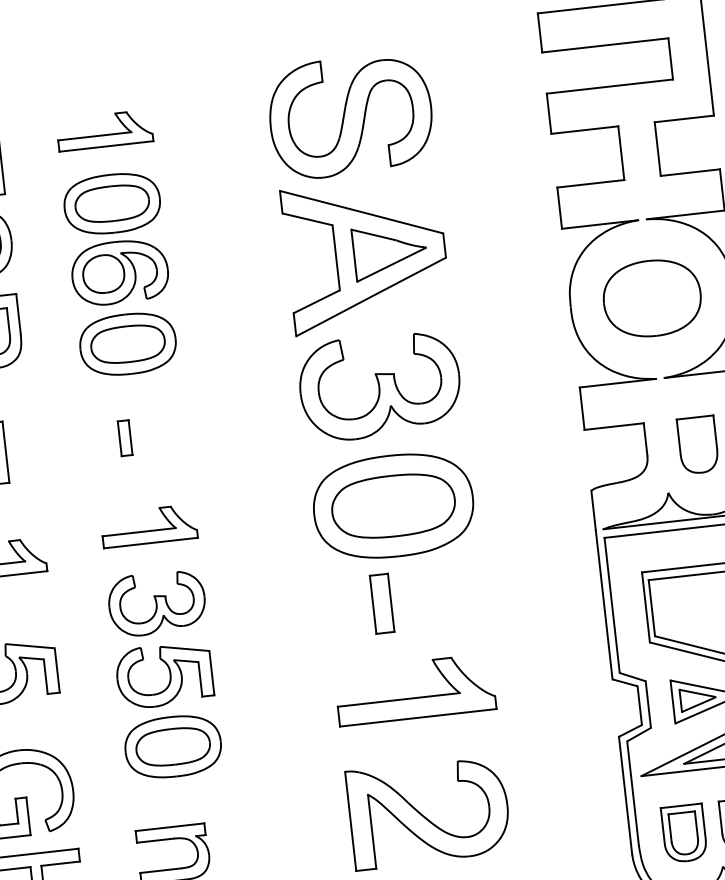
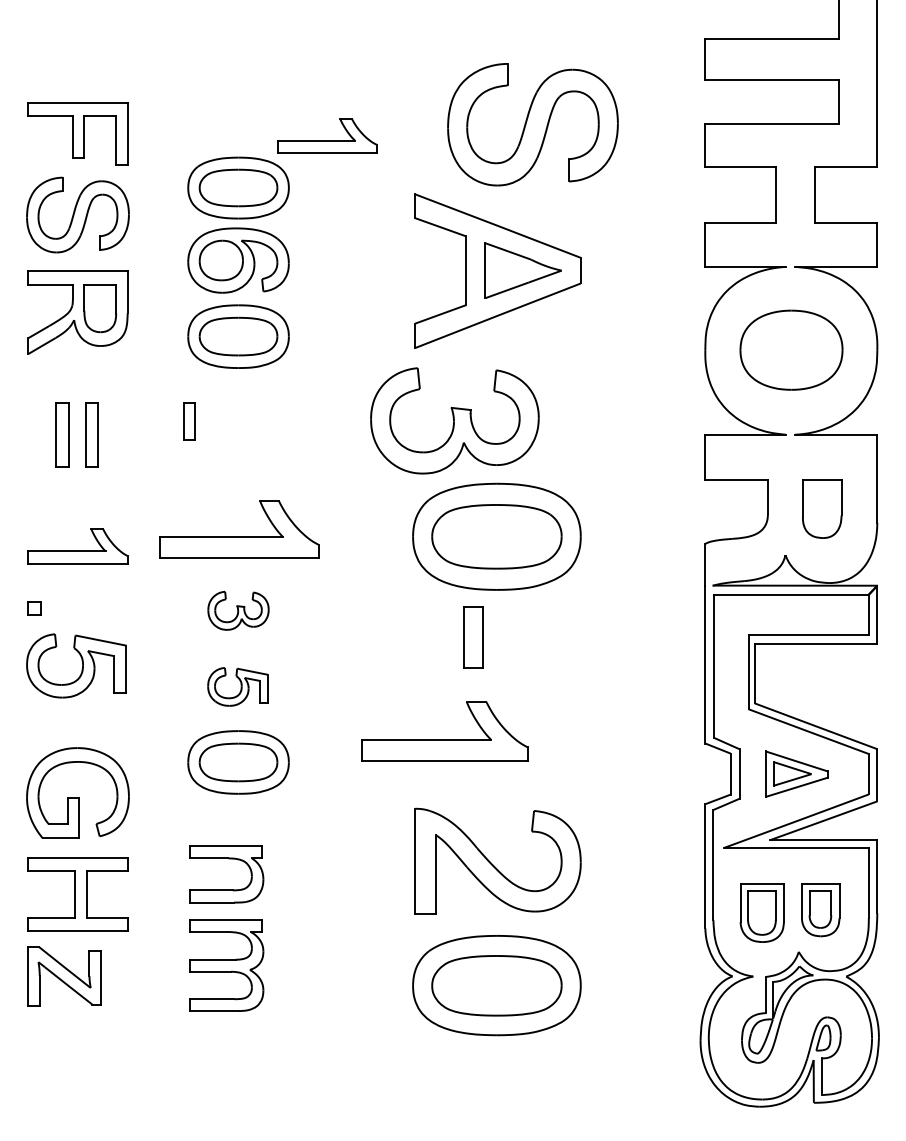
part: (350, 116) -> (532, 124), moved
part: (104, 130) -> (327, 135), moved
part: (379, 385) -> (454, 420), moved
part: (125, 438) -> (189, 421), moved
part: (149, 525) -> (239, 528), size x1.6
part: (157, 603) -> (238, 610), size x0.6
part: (164, 675) -> (237, 686), size x0.6
part: (415, 697) -> (444, 739), moved

